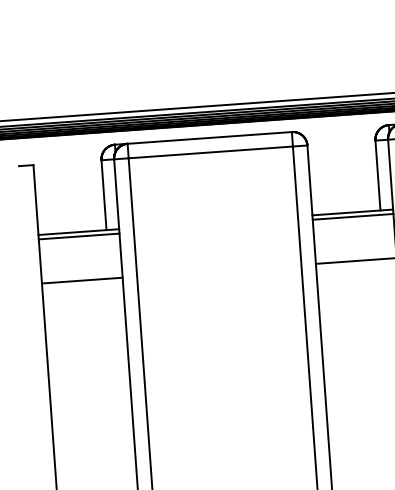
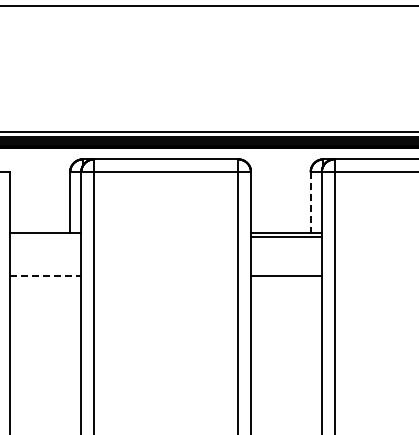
line: (377, 175) -> (310, 202), solid -> dashed
line: (78, 236) -> (45, 237), removed
line: (83, 281) -> (46, 276), solid -> dashed

